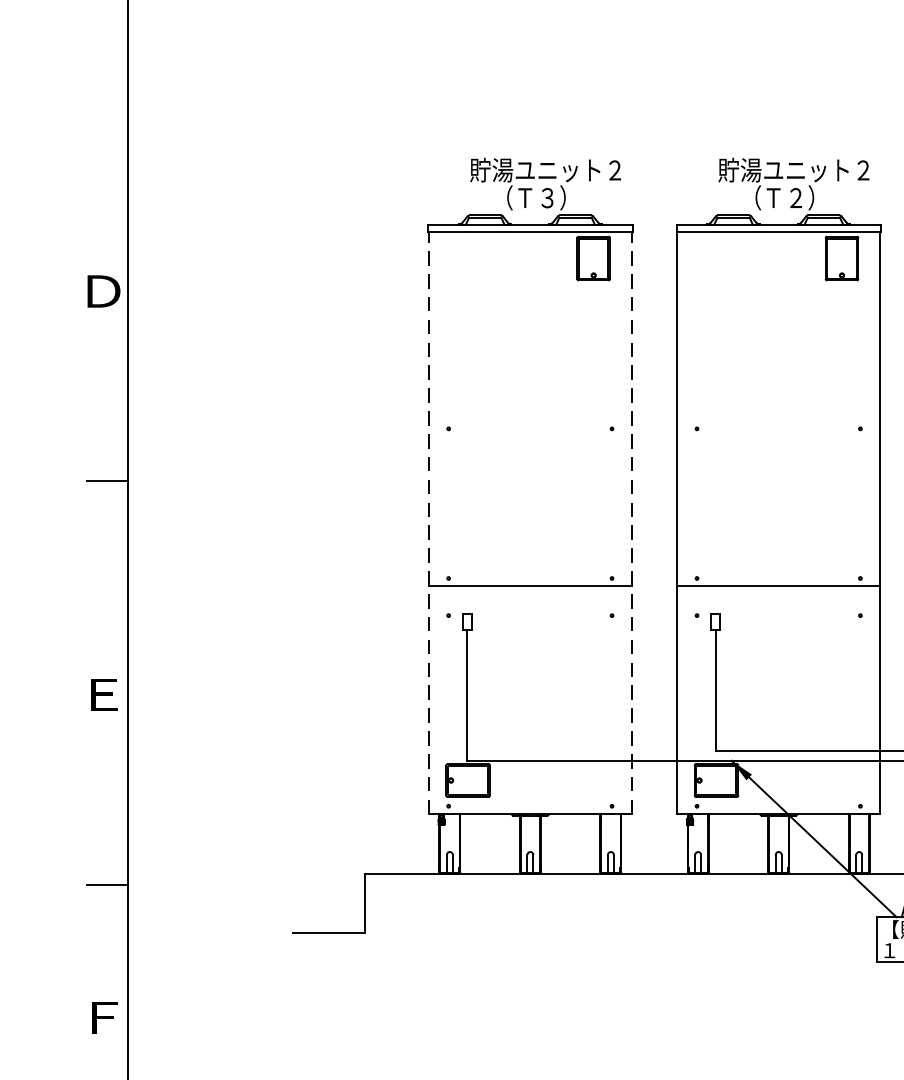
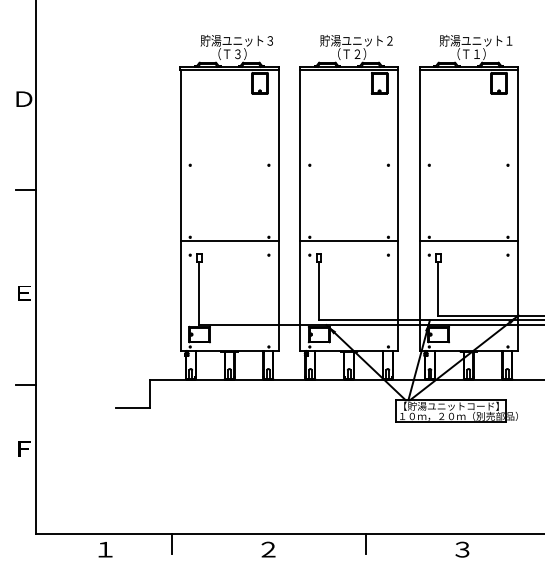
text: (615, 171) -> (270, 41), 貯湯ユニット２ -> 貯湯ユニット３
line: (428, 522) -> (180, 210), dashed -> solid
line: (631, 522) -> (278, 210), dashed -> solid

